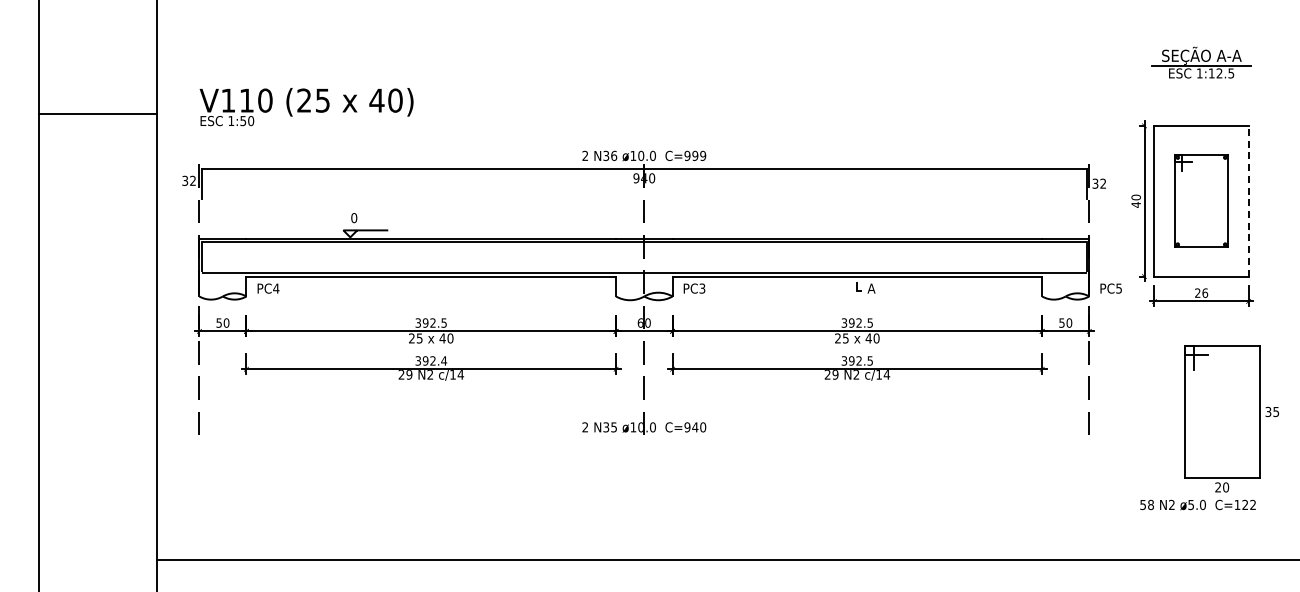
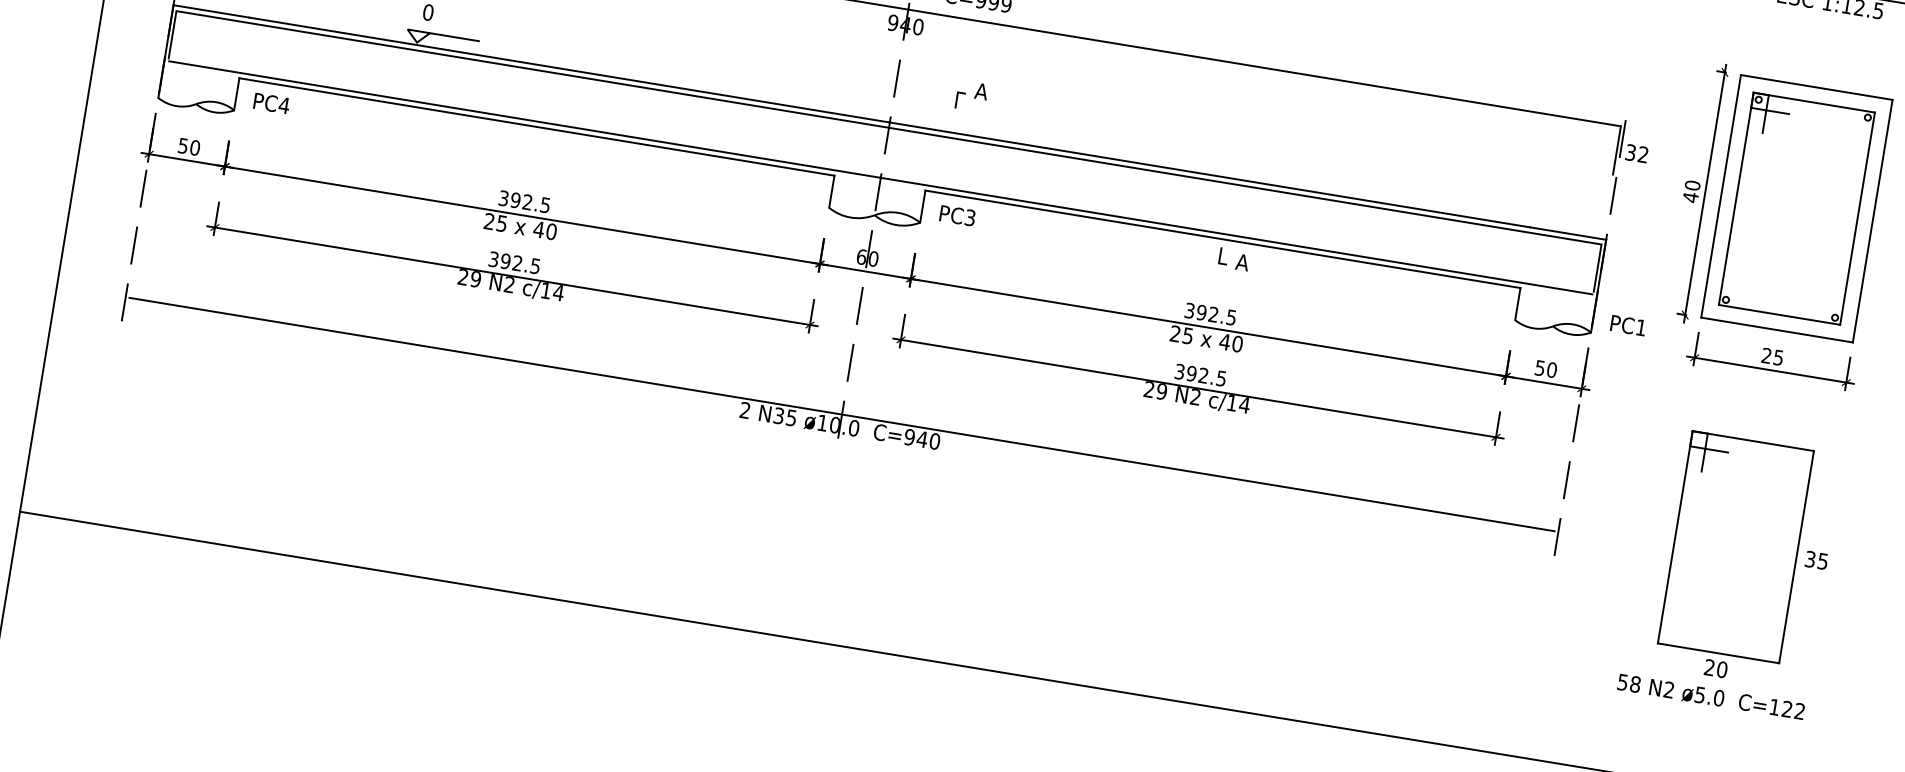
part: (1201, 200) -> (1797, 207), size x1.43
line: (1248, 200) -> (1872, 220), dashed -> solid
part: (691, 214) -> (972, 95), added
text: (1118, 288) -> (1640, 327), PC5 -> PC1
text: (1205, 292) -> (1779, 356), 26 -> 25
text: (444, 360) -> (536, 265), 392.4 -> 392.5
part: (1231, 418) -> (1749, 560), moved
line: (643, 420) -> (840, 414), added

